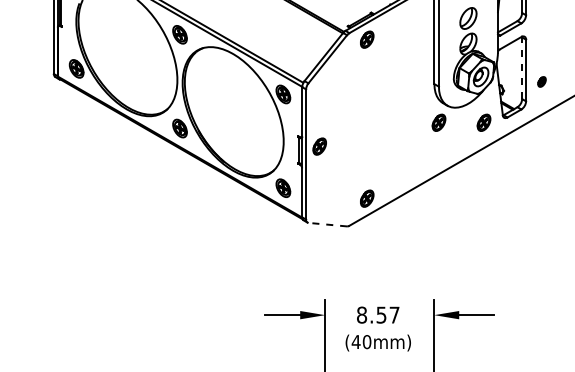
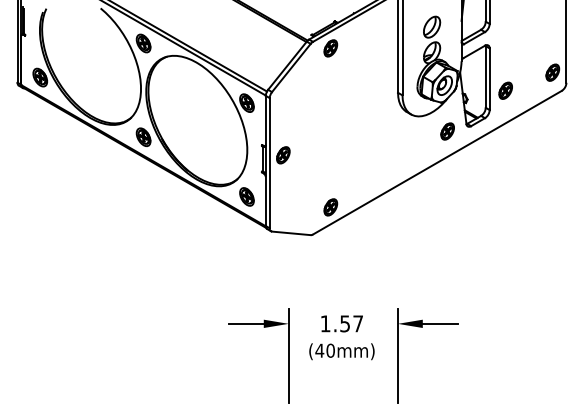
line: (521, 67) -> (485, 76), dashed -> solid
part: (541, 81) -> (505, 90), size x1.67
part: (438, 122) -> (402, 131), removed
line: (326, 224) -> (290, 233), dashed -> solid
text: (361, 314) -> (325, 323), 8.57 -> 1.57

